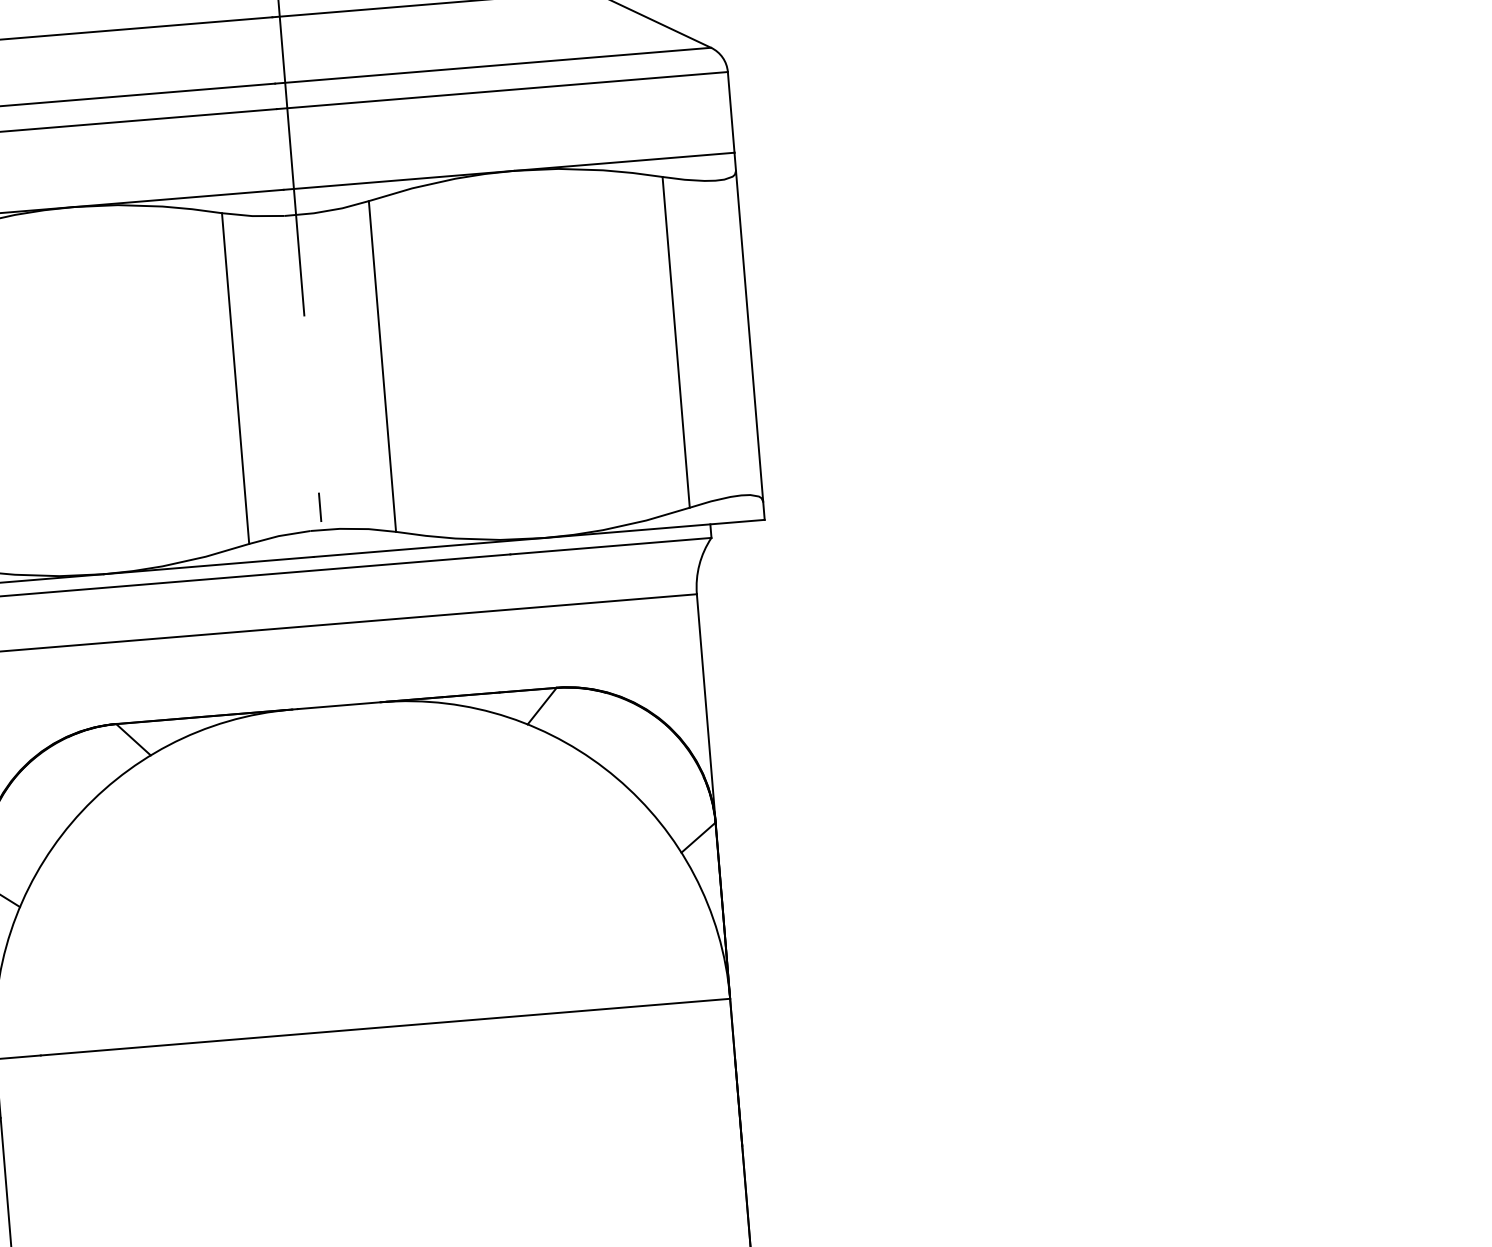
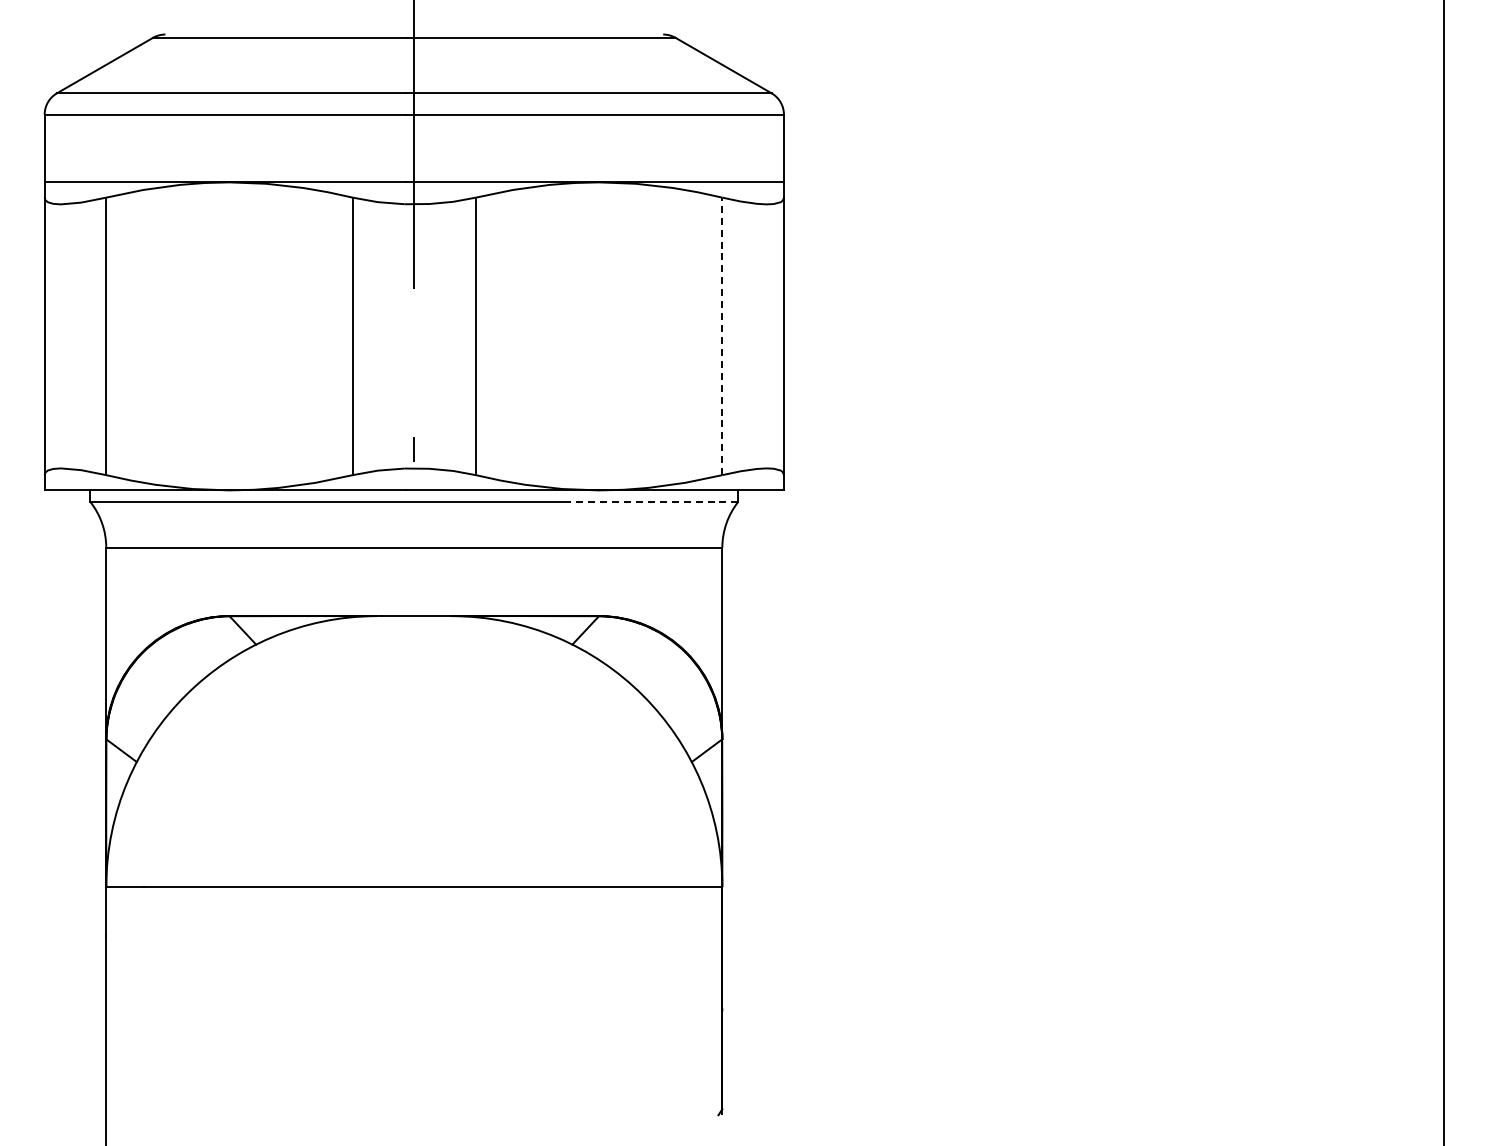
line: (676, 342) -> (722, 336), solid -> dashed
line: (610, 545) -> (653, 501), solid -> dashed

